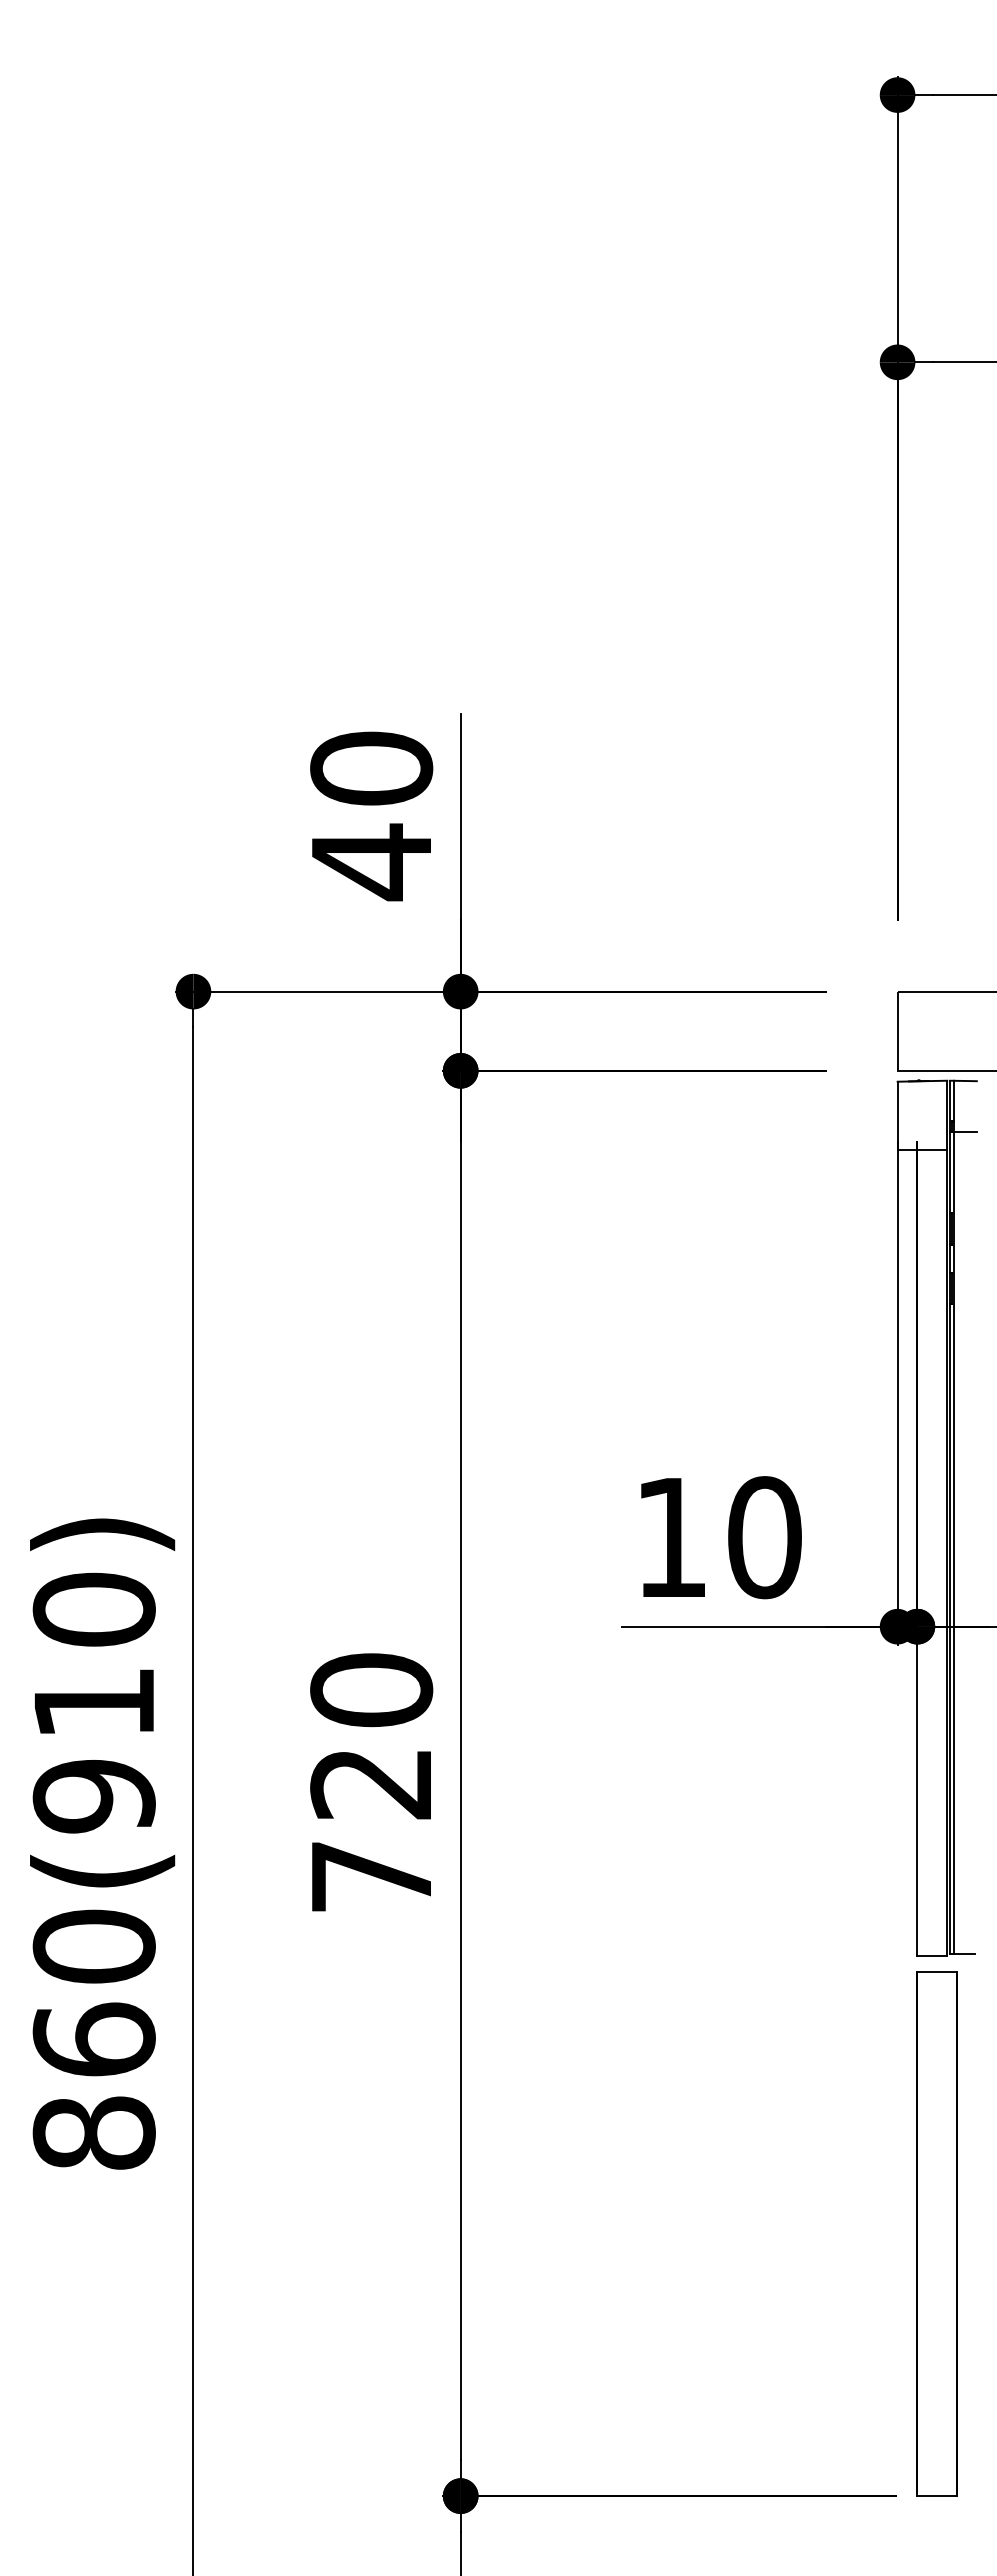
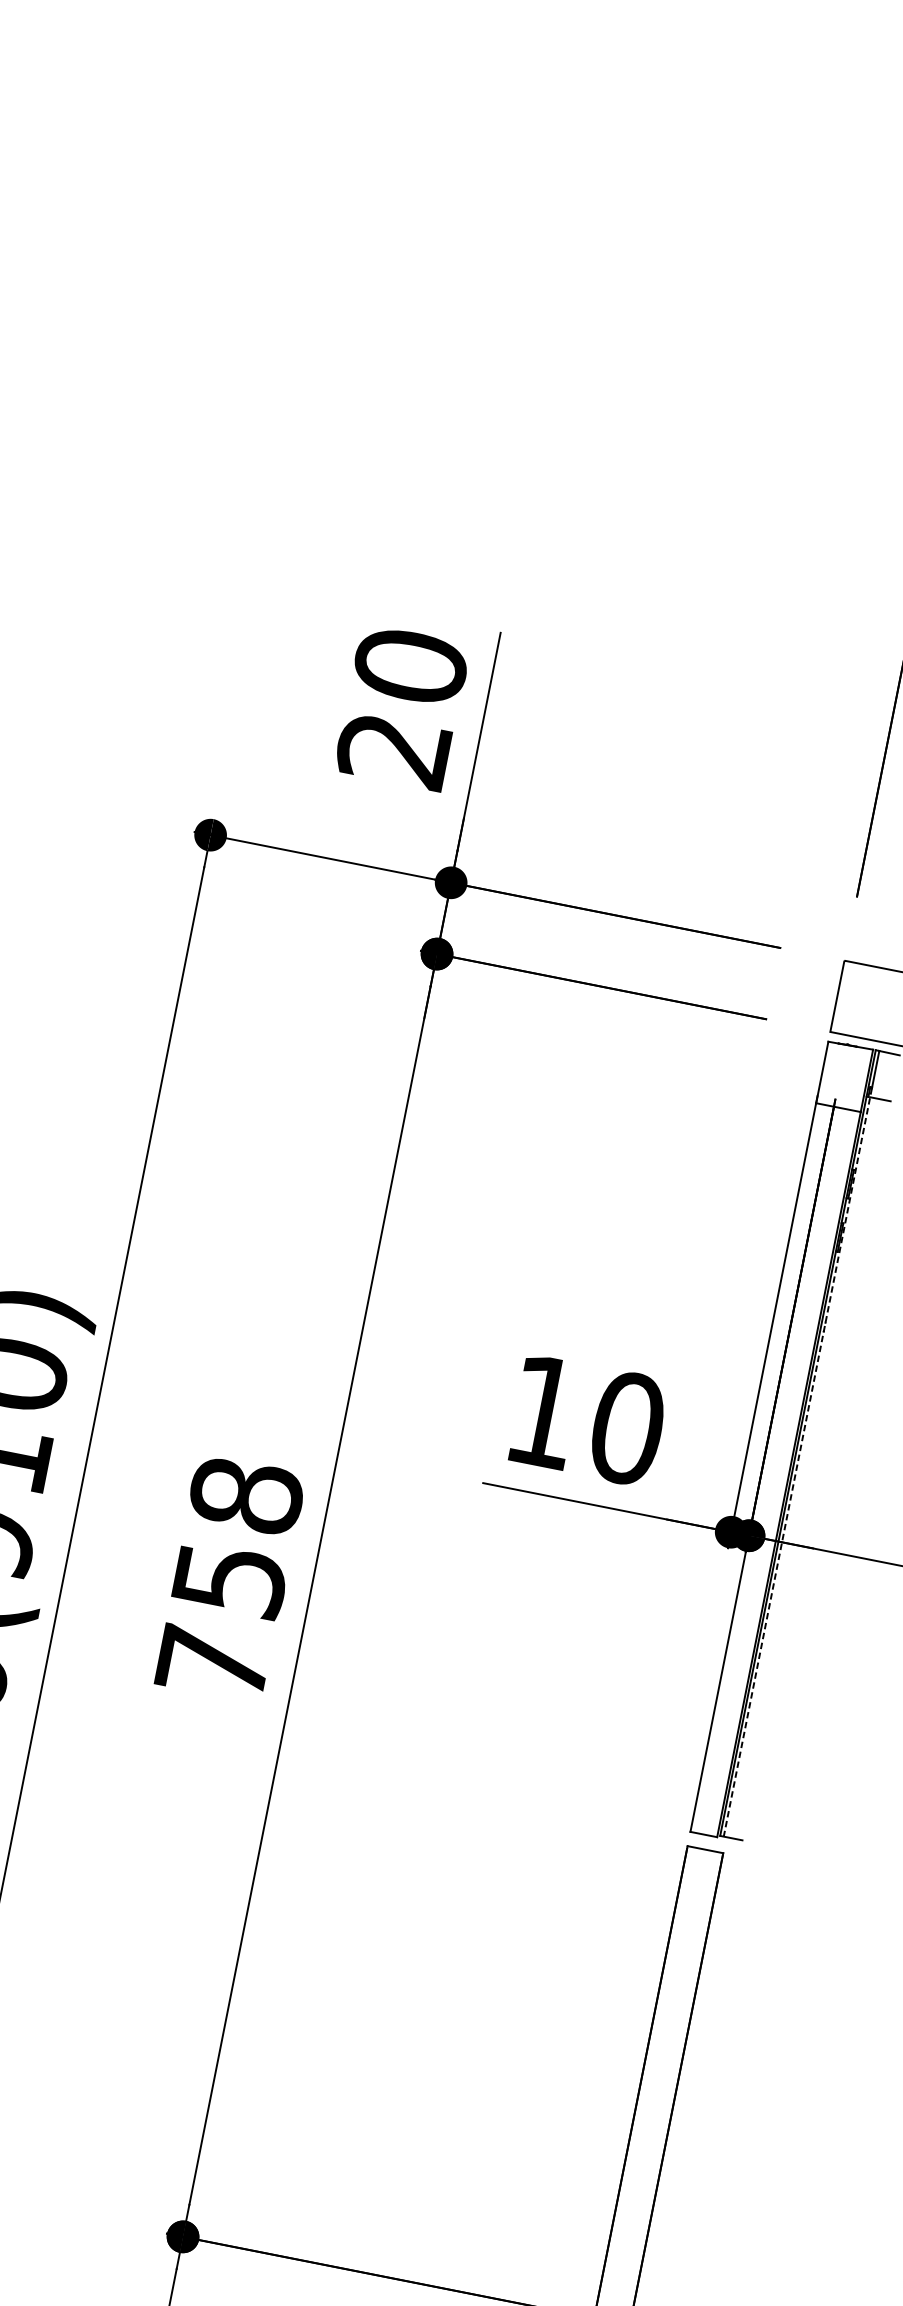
text: (370, 862) -> (392, 750), 40 -> 20
line: (954, 1538) -> (798, 1462), solid -> dashed
text: (371, 1736) -> (238, 1537), 720 -> 758

